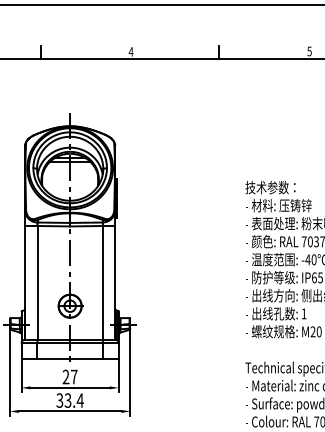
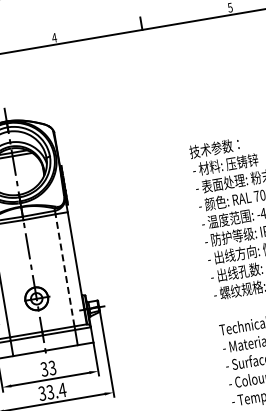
line: (102, 282) -> (64, 270), solid -> dashed
text: (69, 376) -> (47, 368), 27 -> 33

